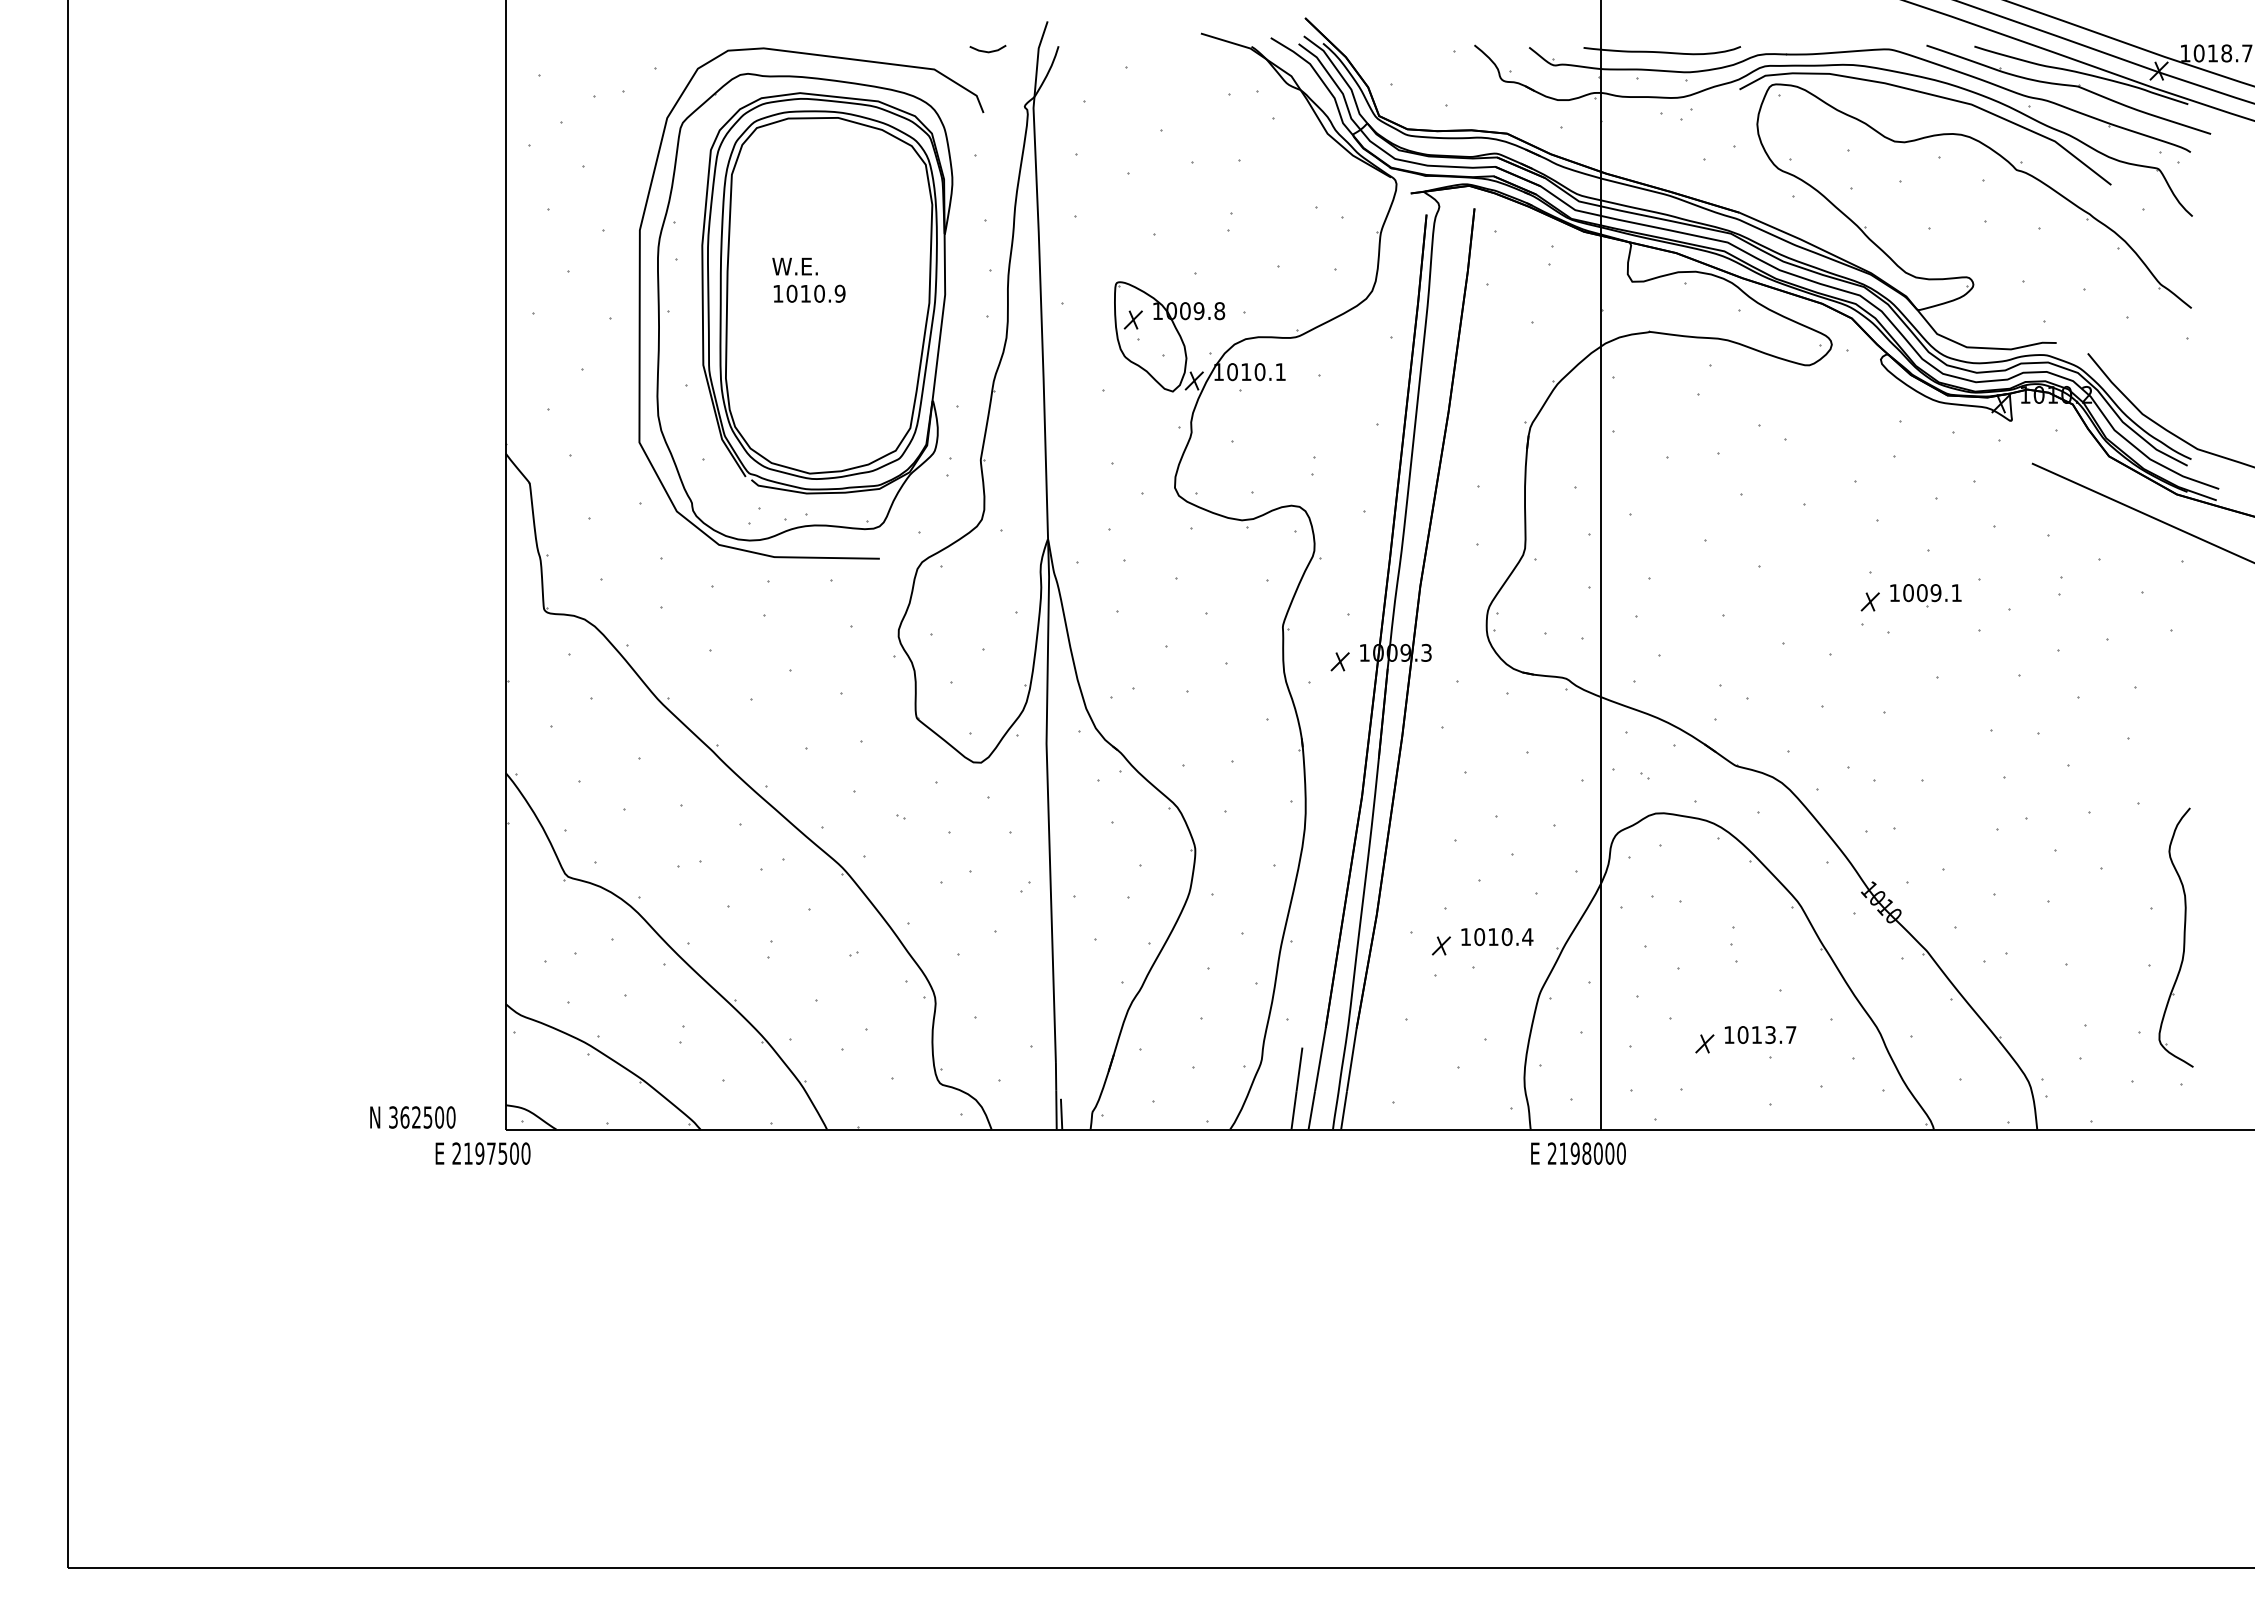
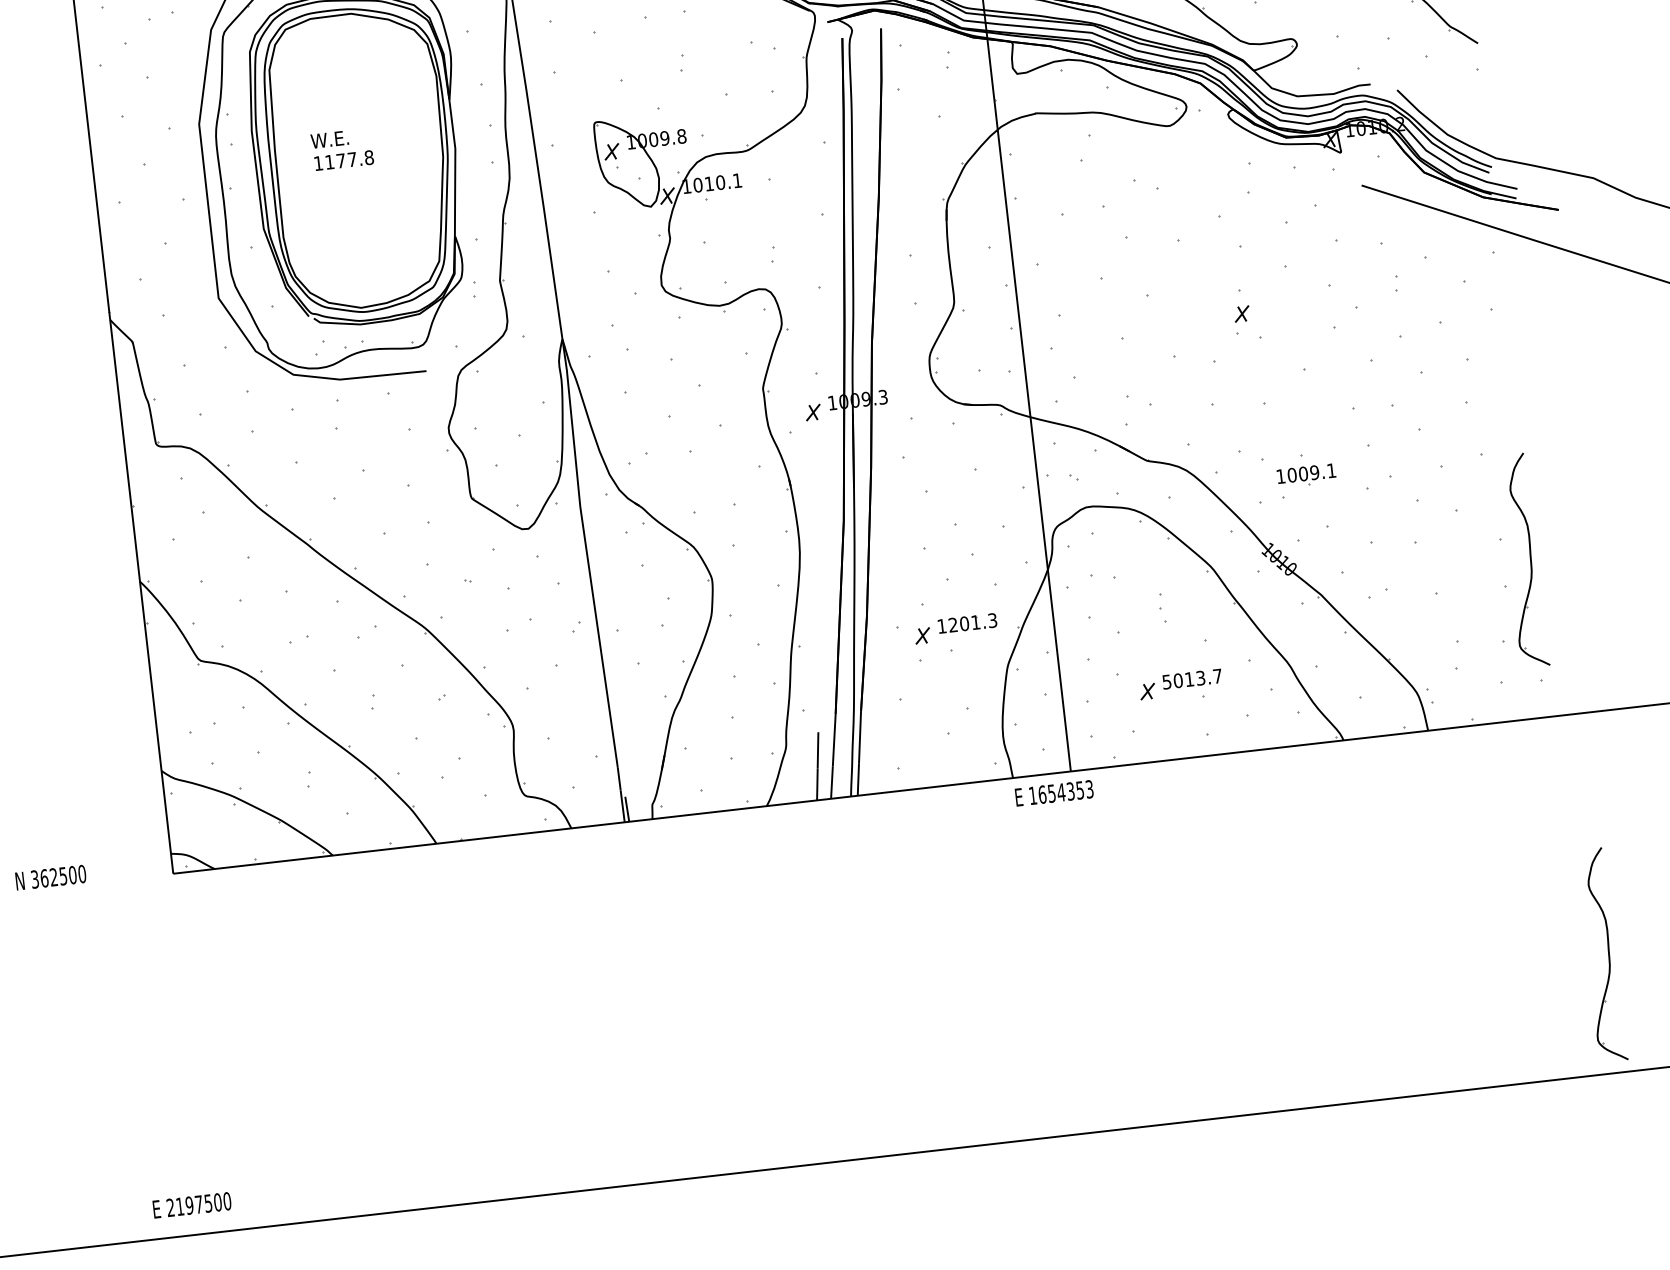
text: (815, 293) -> (348, 159), 1010.9 -> 1177.8
part: (1925, 595) -> (1306, 475), moved
text: (1503, 937) -> (972, 623), 1010.4 -> 1201.3
text: (1729, 1035) -> (1167, 682), 1013.7 -> 5013.7
text: (412, 1117) -> (50, 877), moved
text: (482, 1153) -> (191, 1205), moved
text: (1586, 1153) -> (1061, 792), 2198000 -> 1654353
part: (2223, 1423) -> (1608, 954), added

